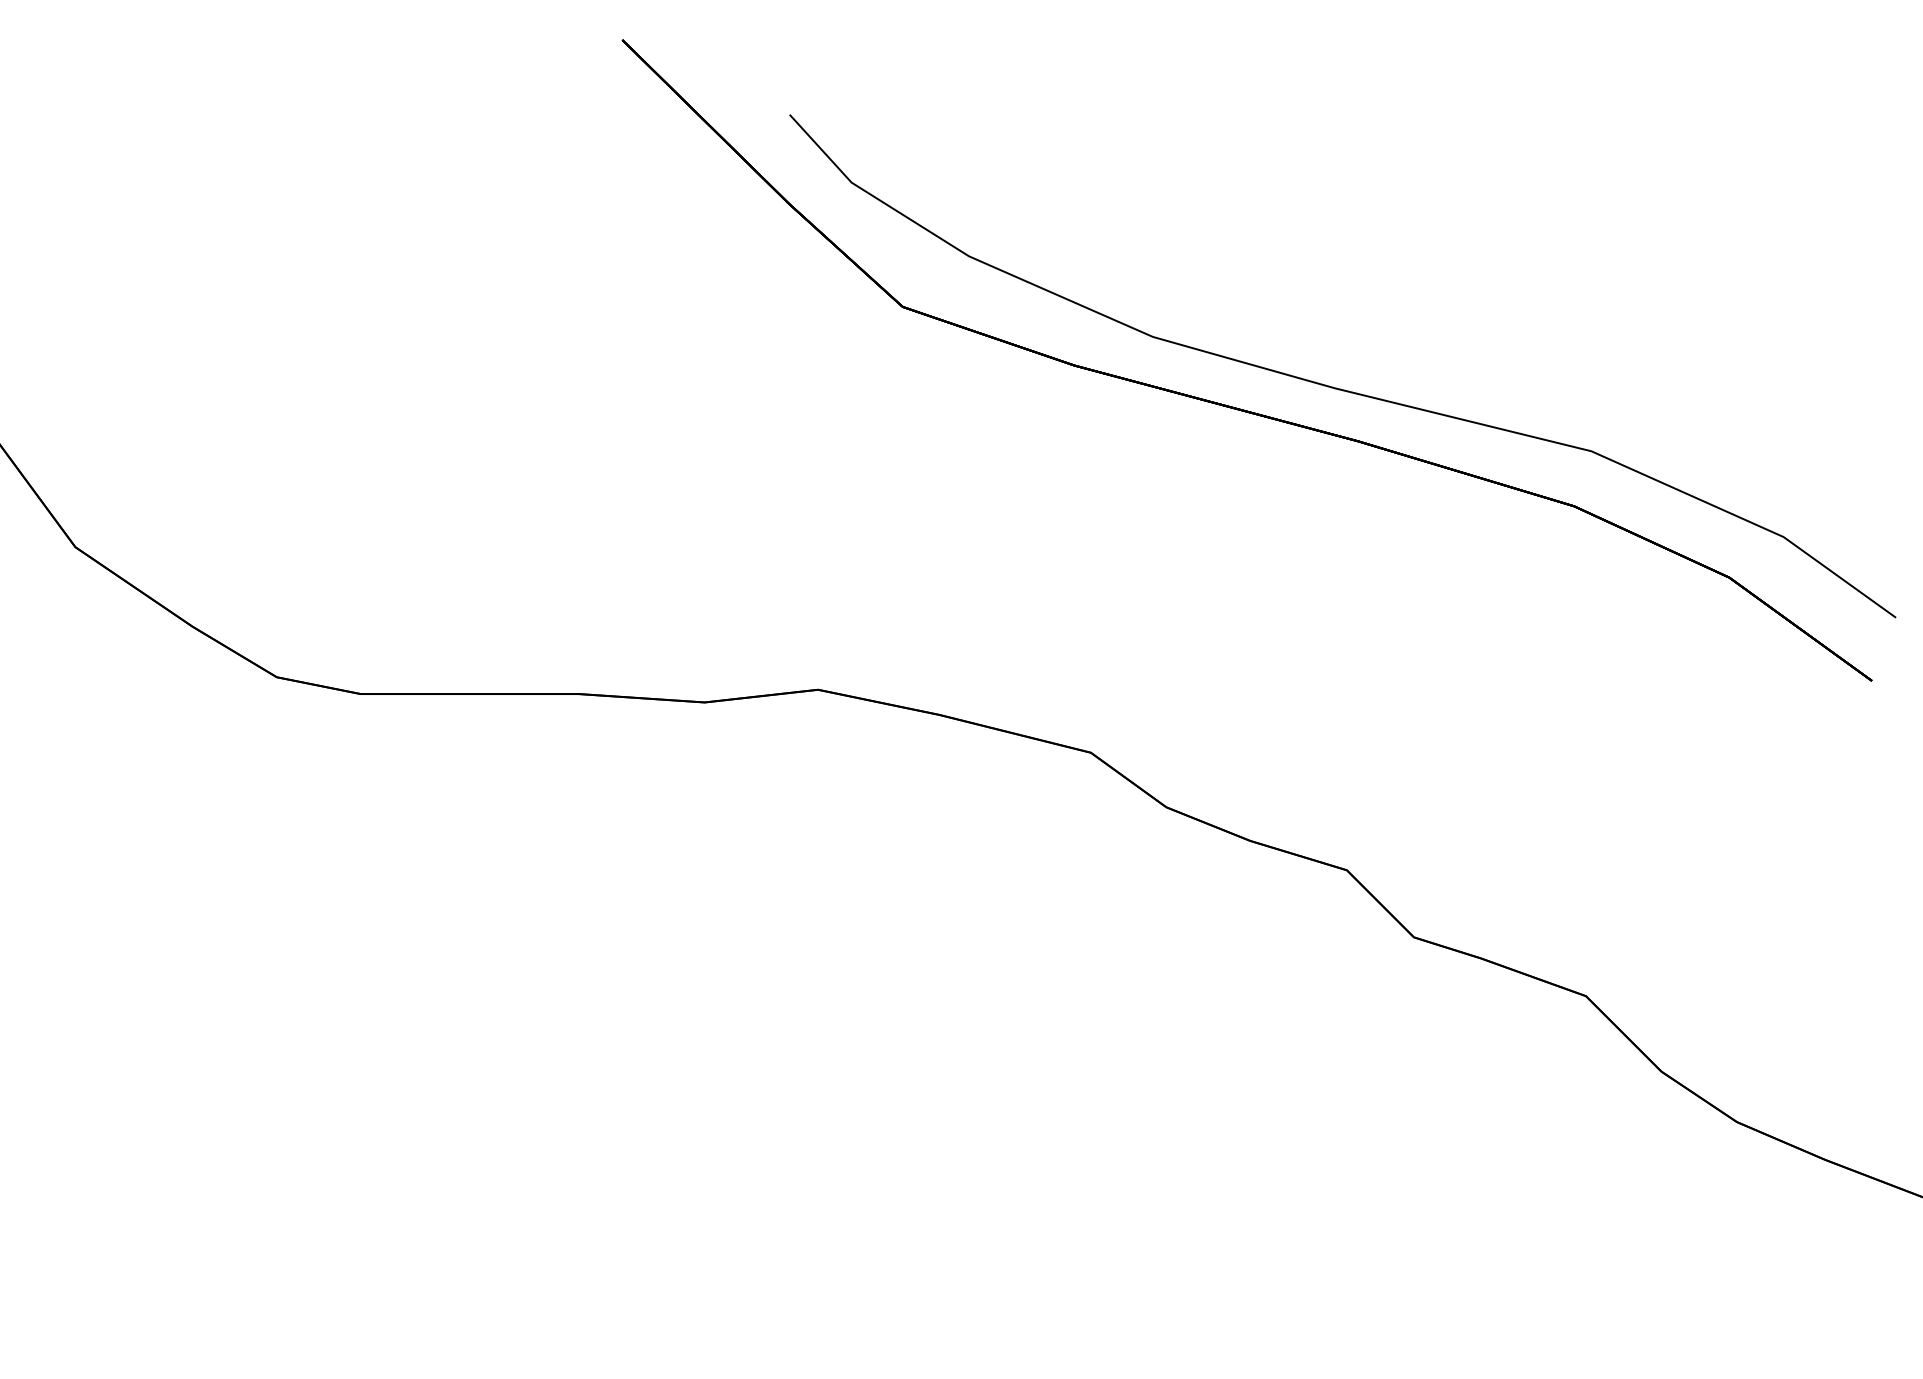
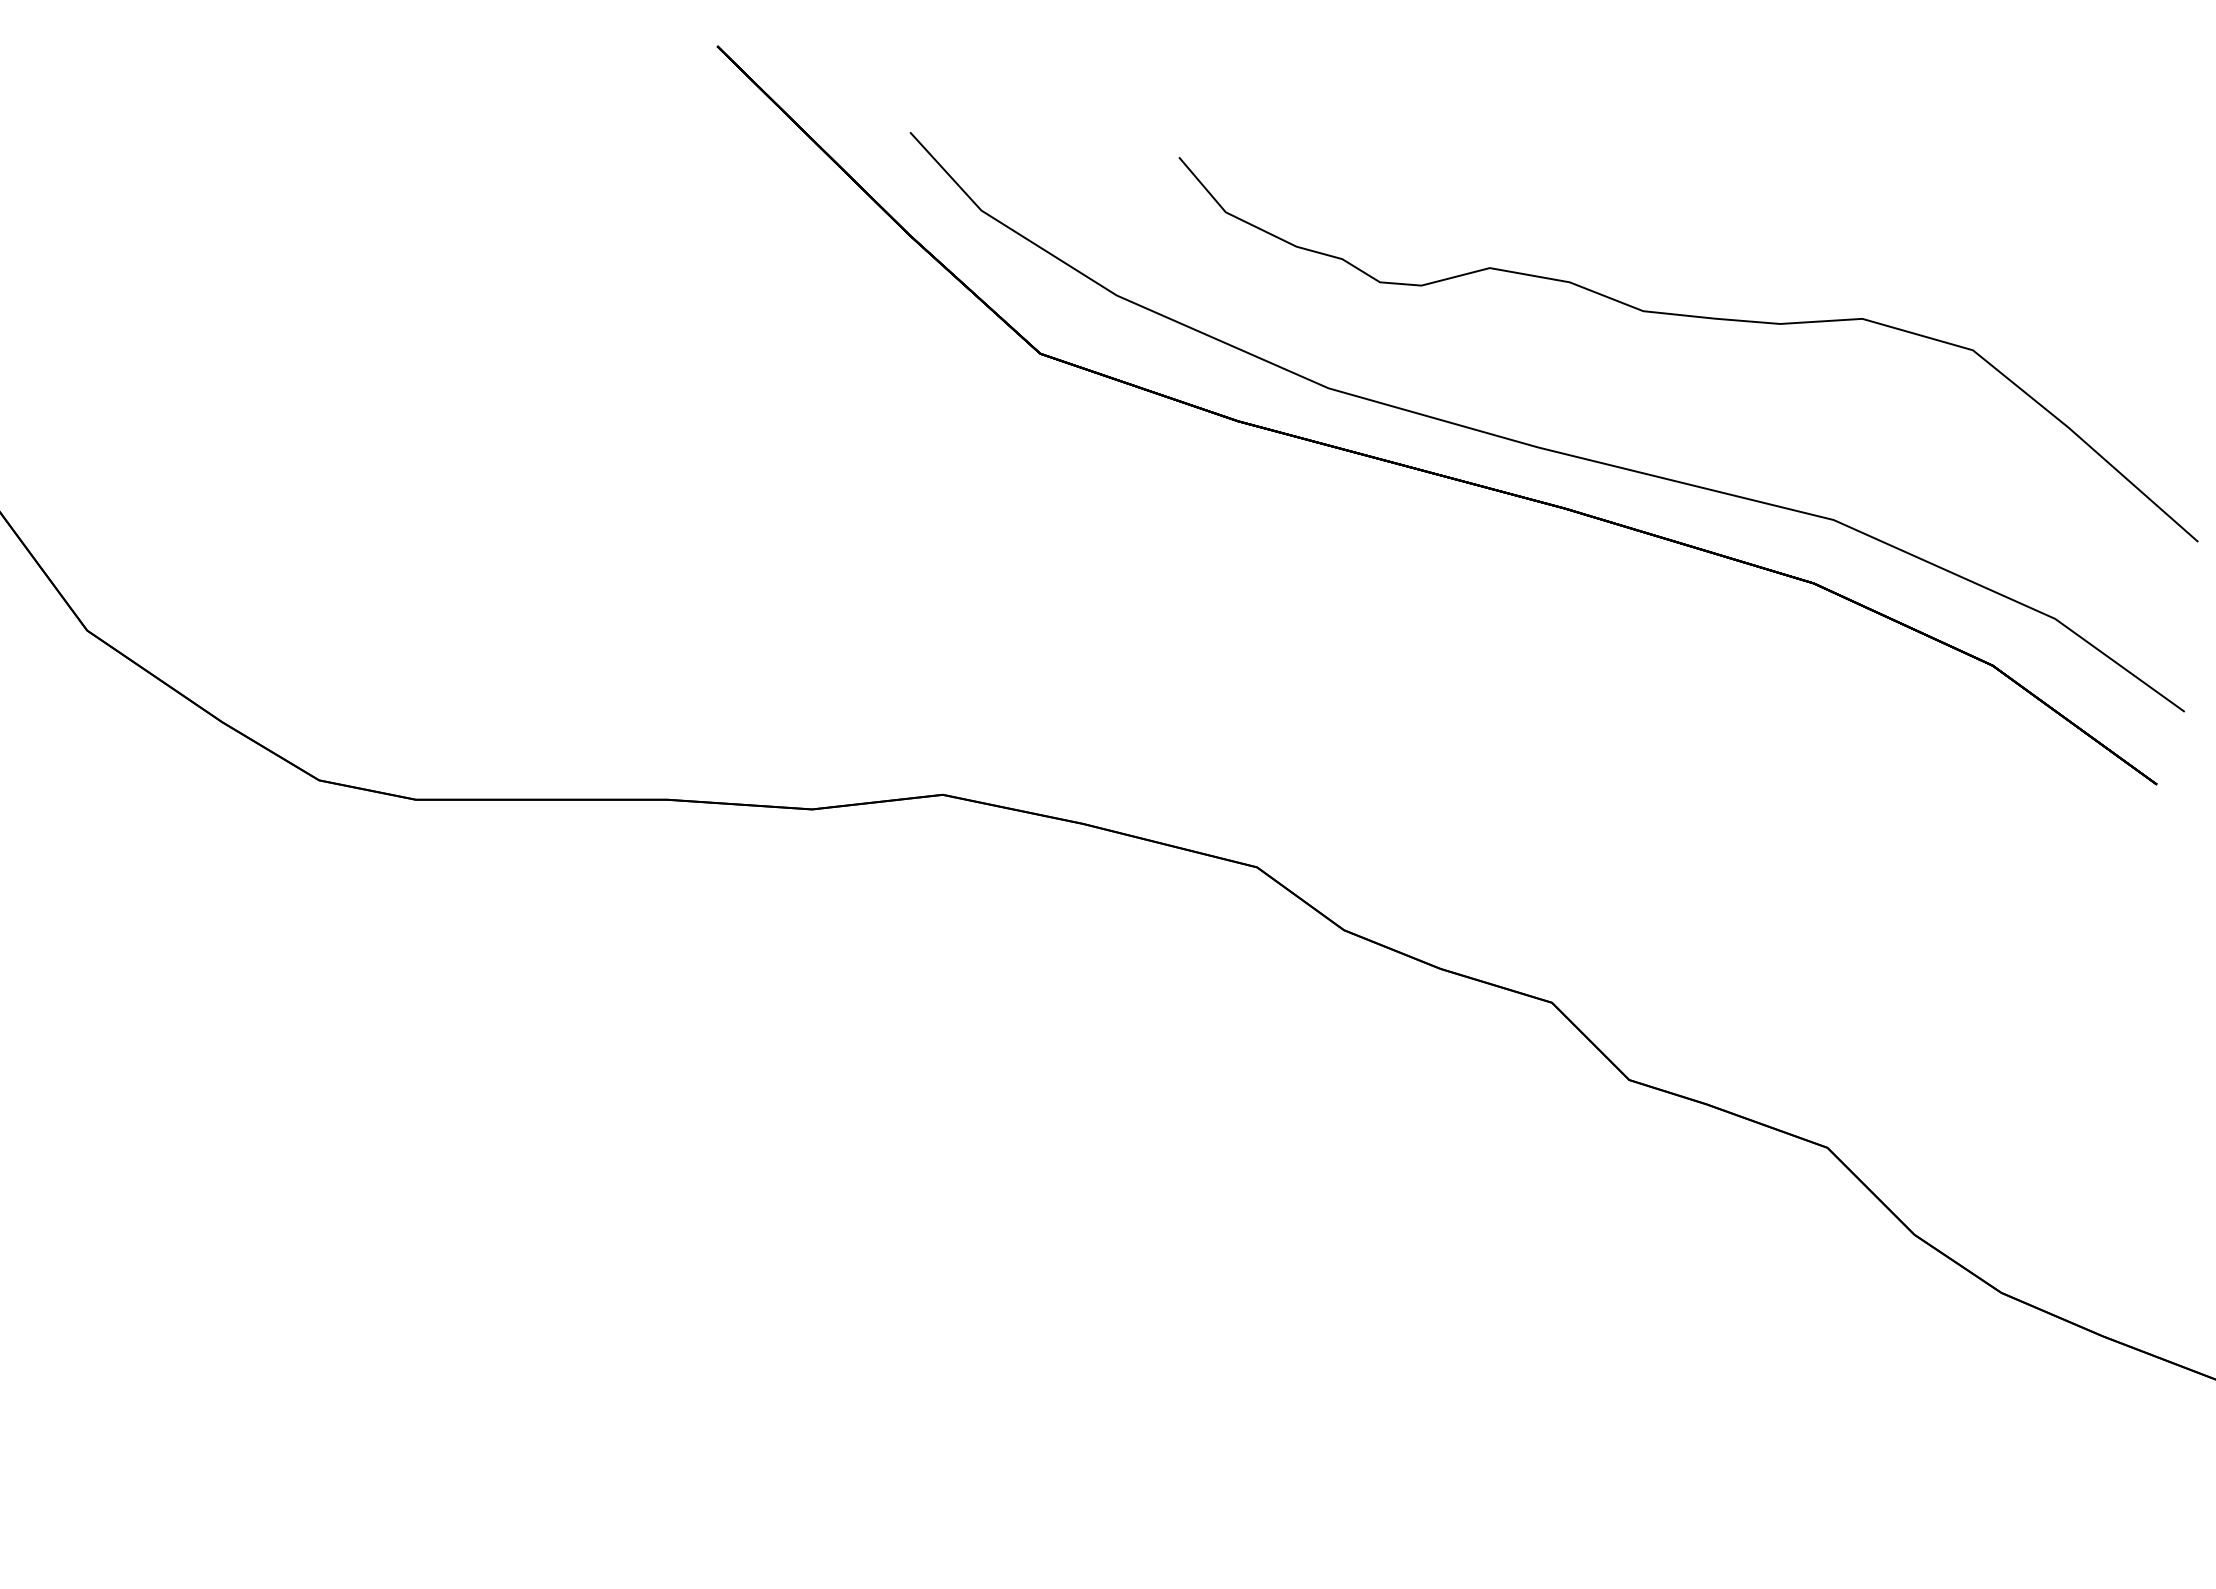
curve: (1467, 275) -> (1691, 317), added

